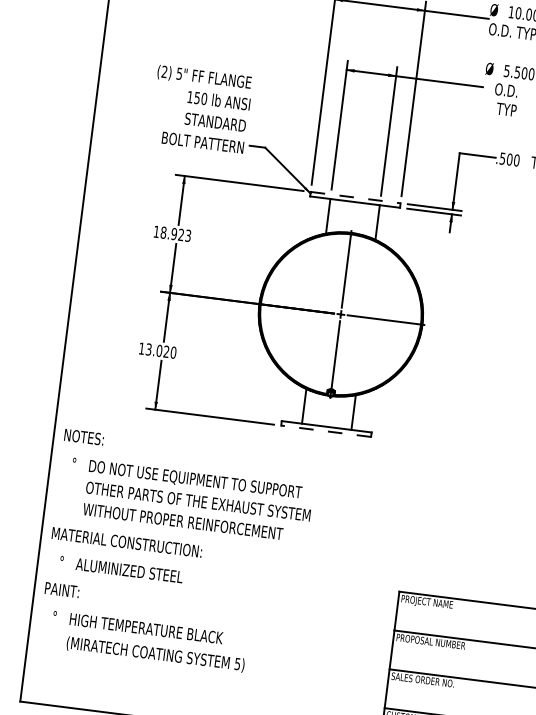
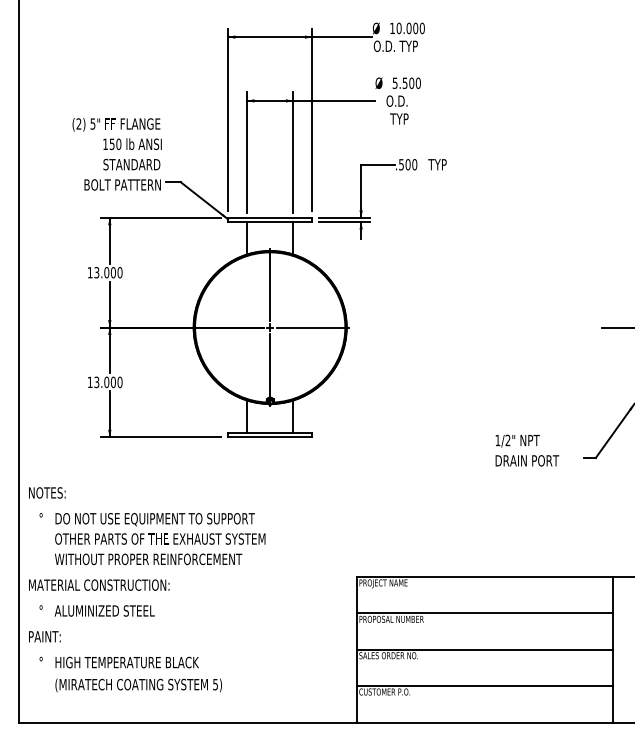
line: (356, 197) -> (270, 217), dashed -> solid
text: (176, 234) -> (108, 272), 18.923 -> 13.000
text: (165, 351) -> (112, 382), 13.020 -> 13.000
line: (325, 431) -> (269, 437), dashed -> solid
text: (177, 553) -> (147, 589), moved

